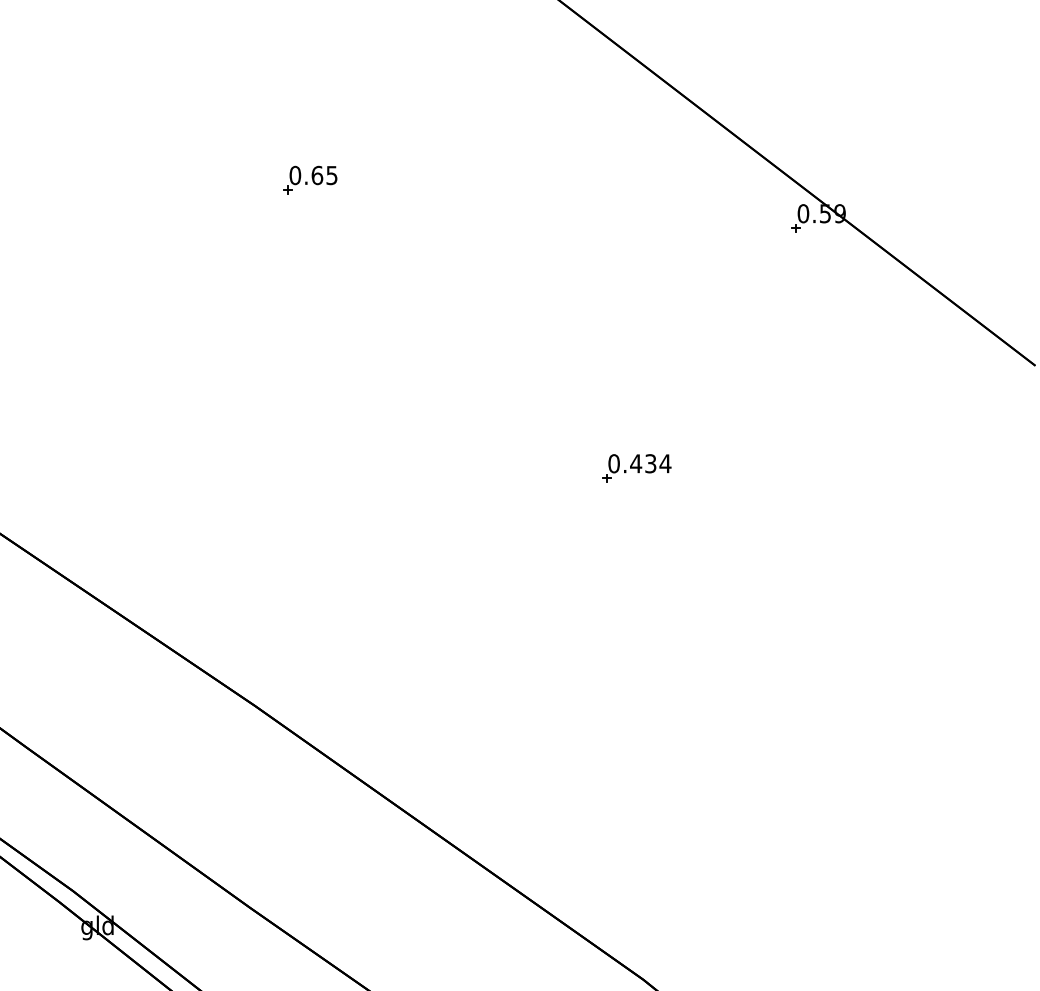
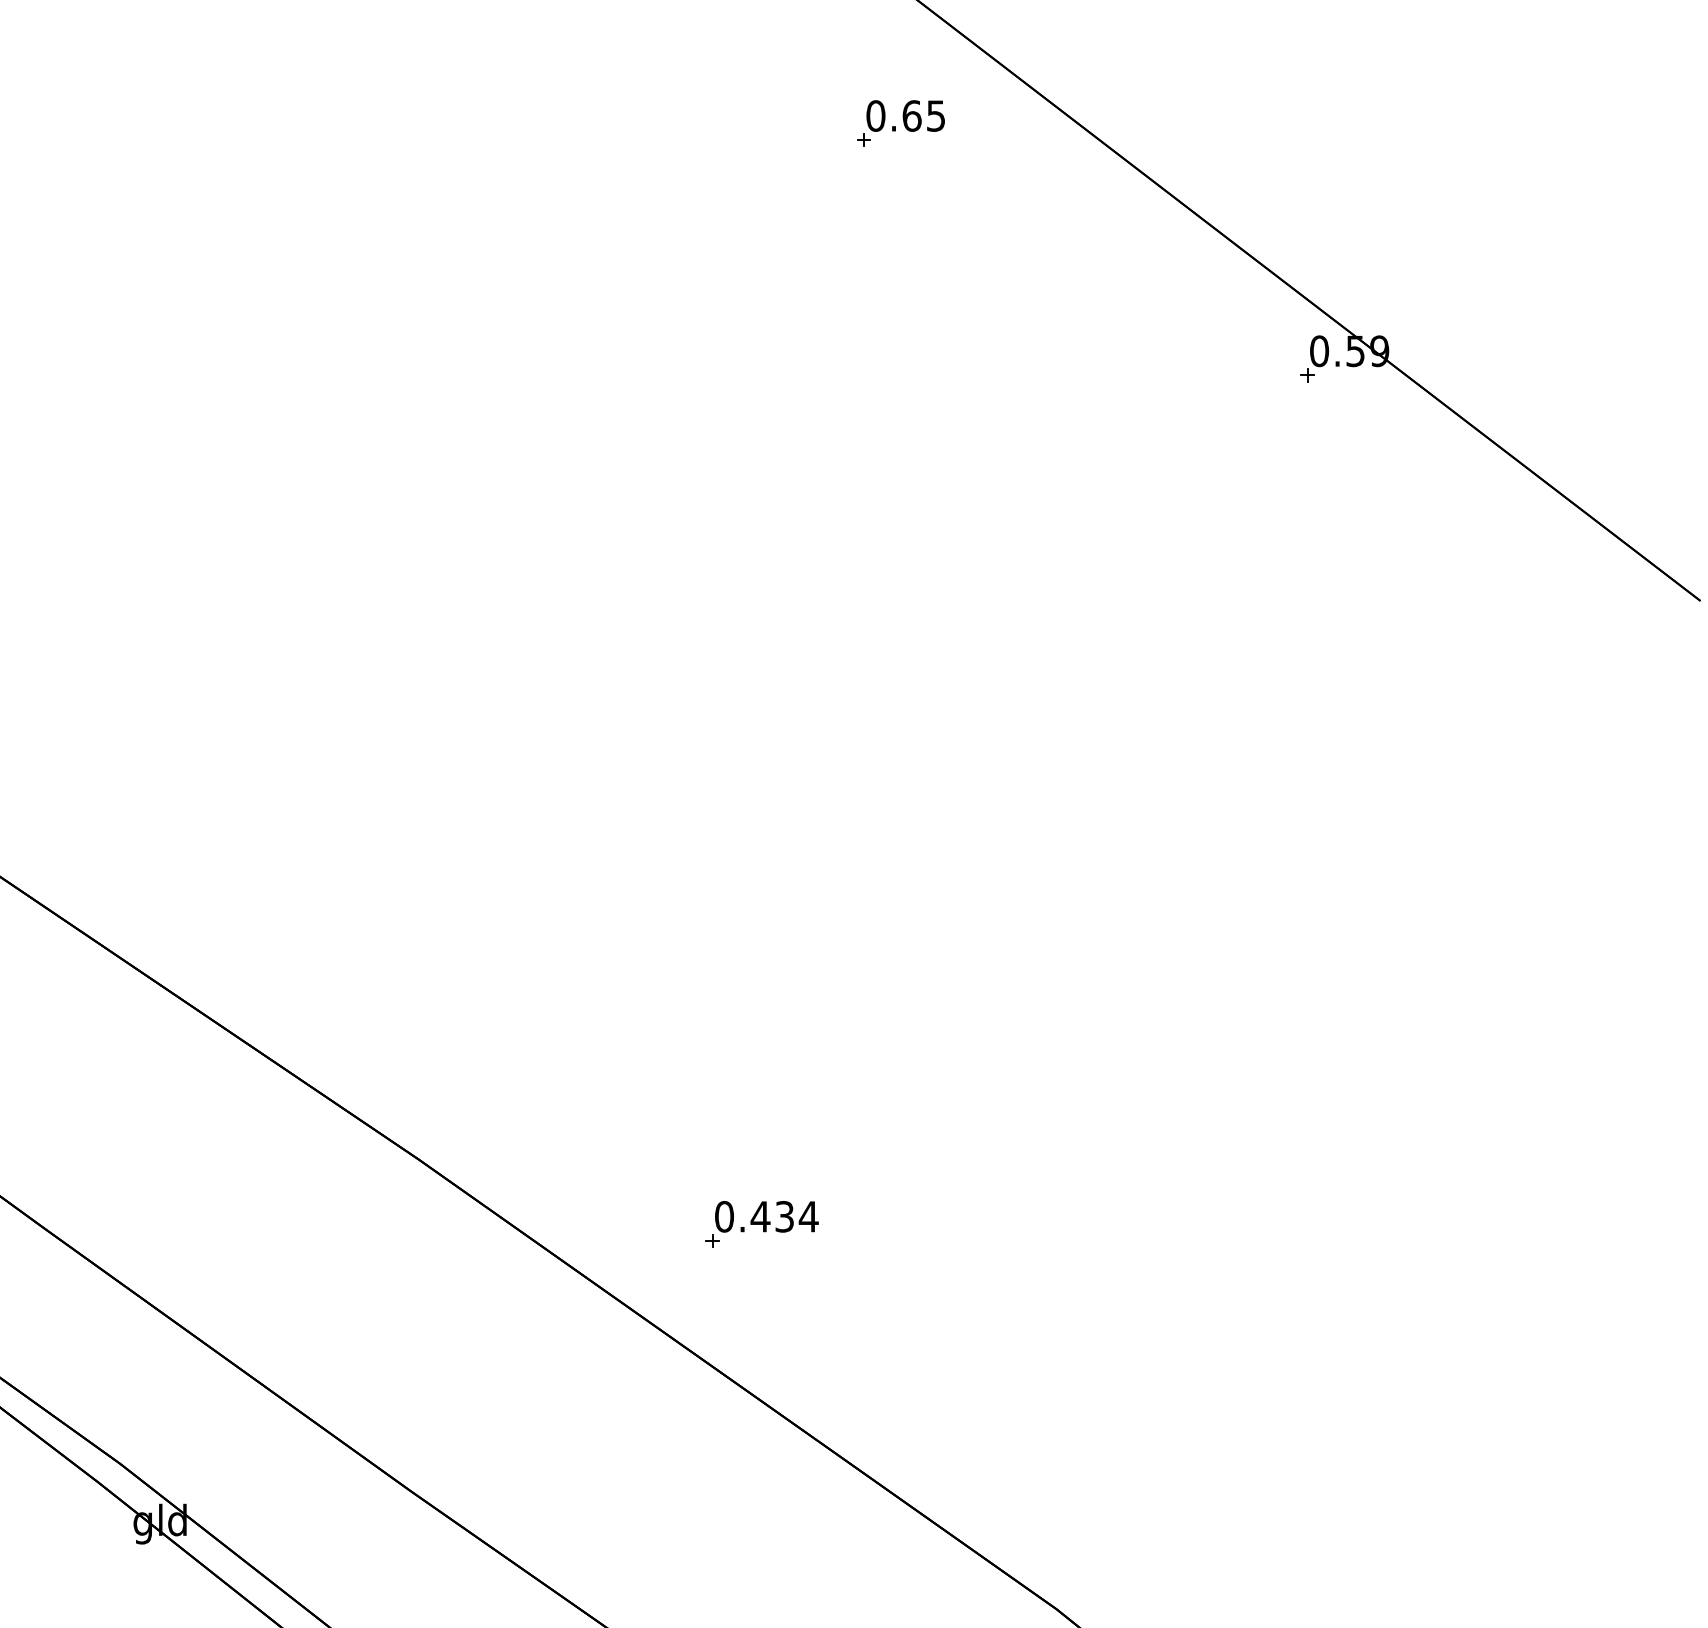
part: (310, 179) -> (900, 122), moved
part: (636, 468) -> (761, 1224), moved

